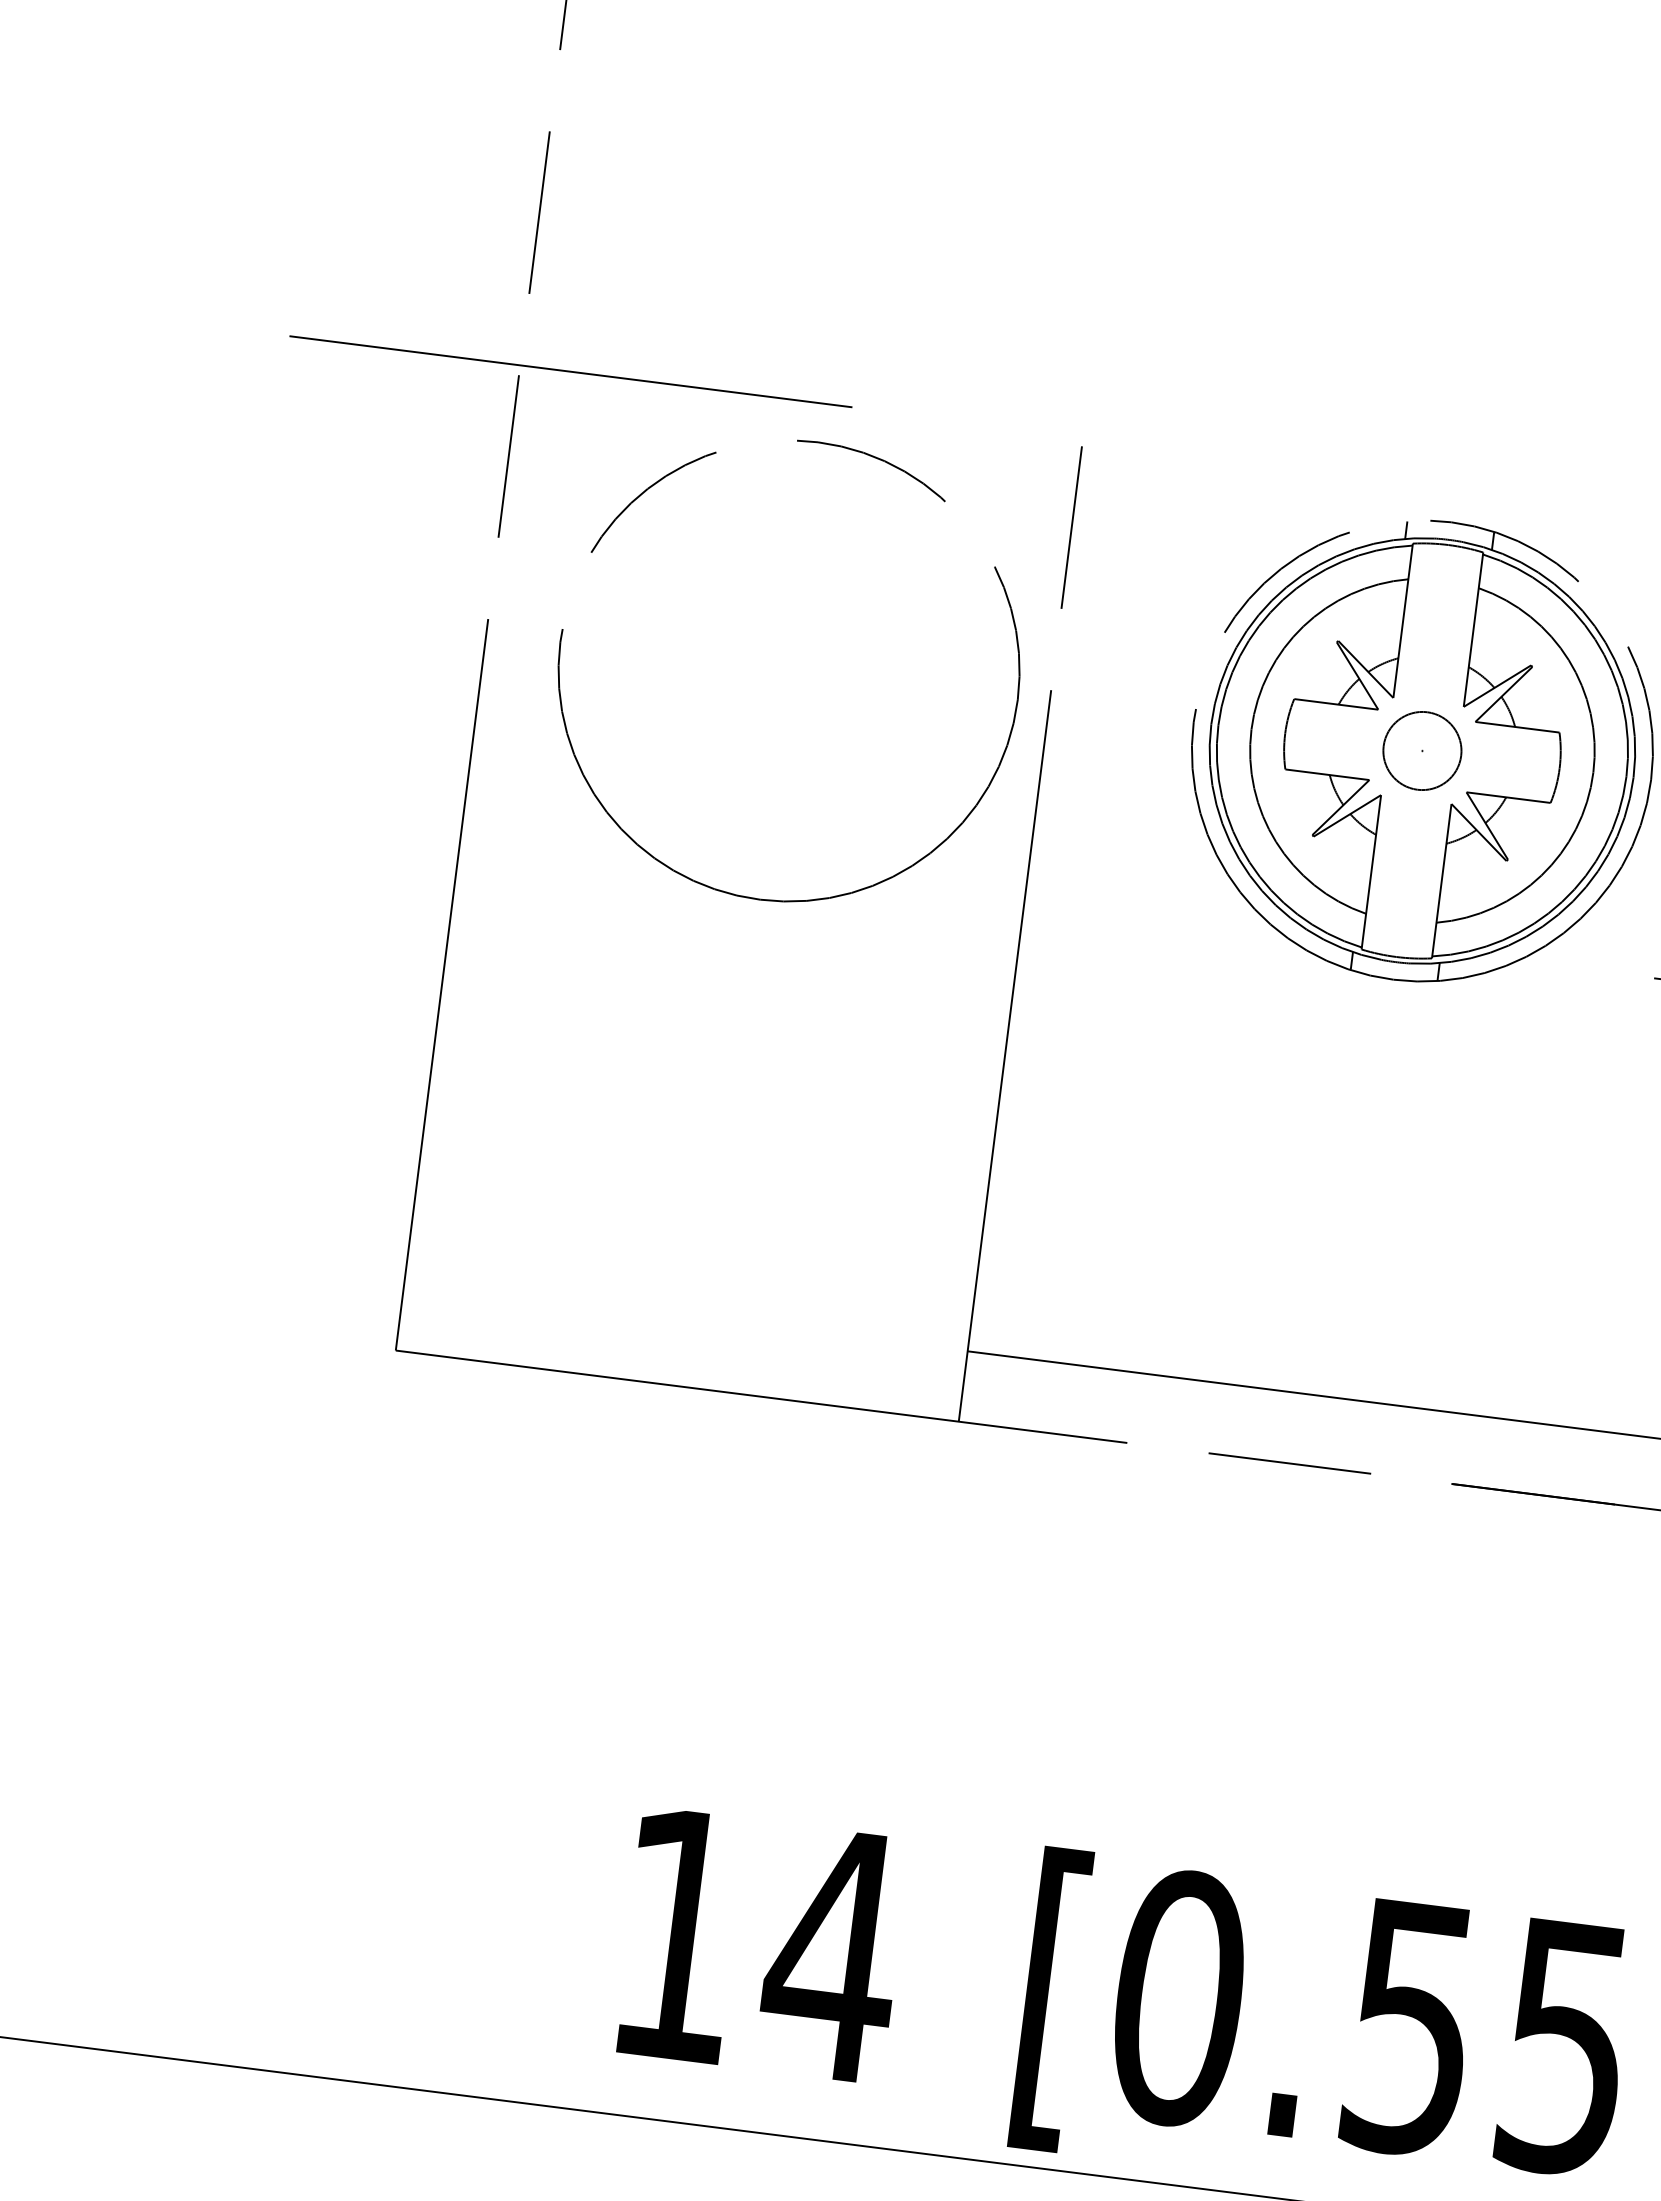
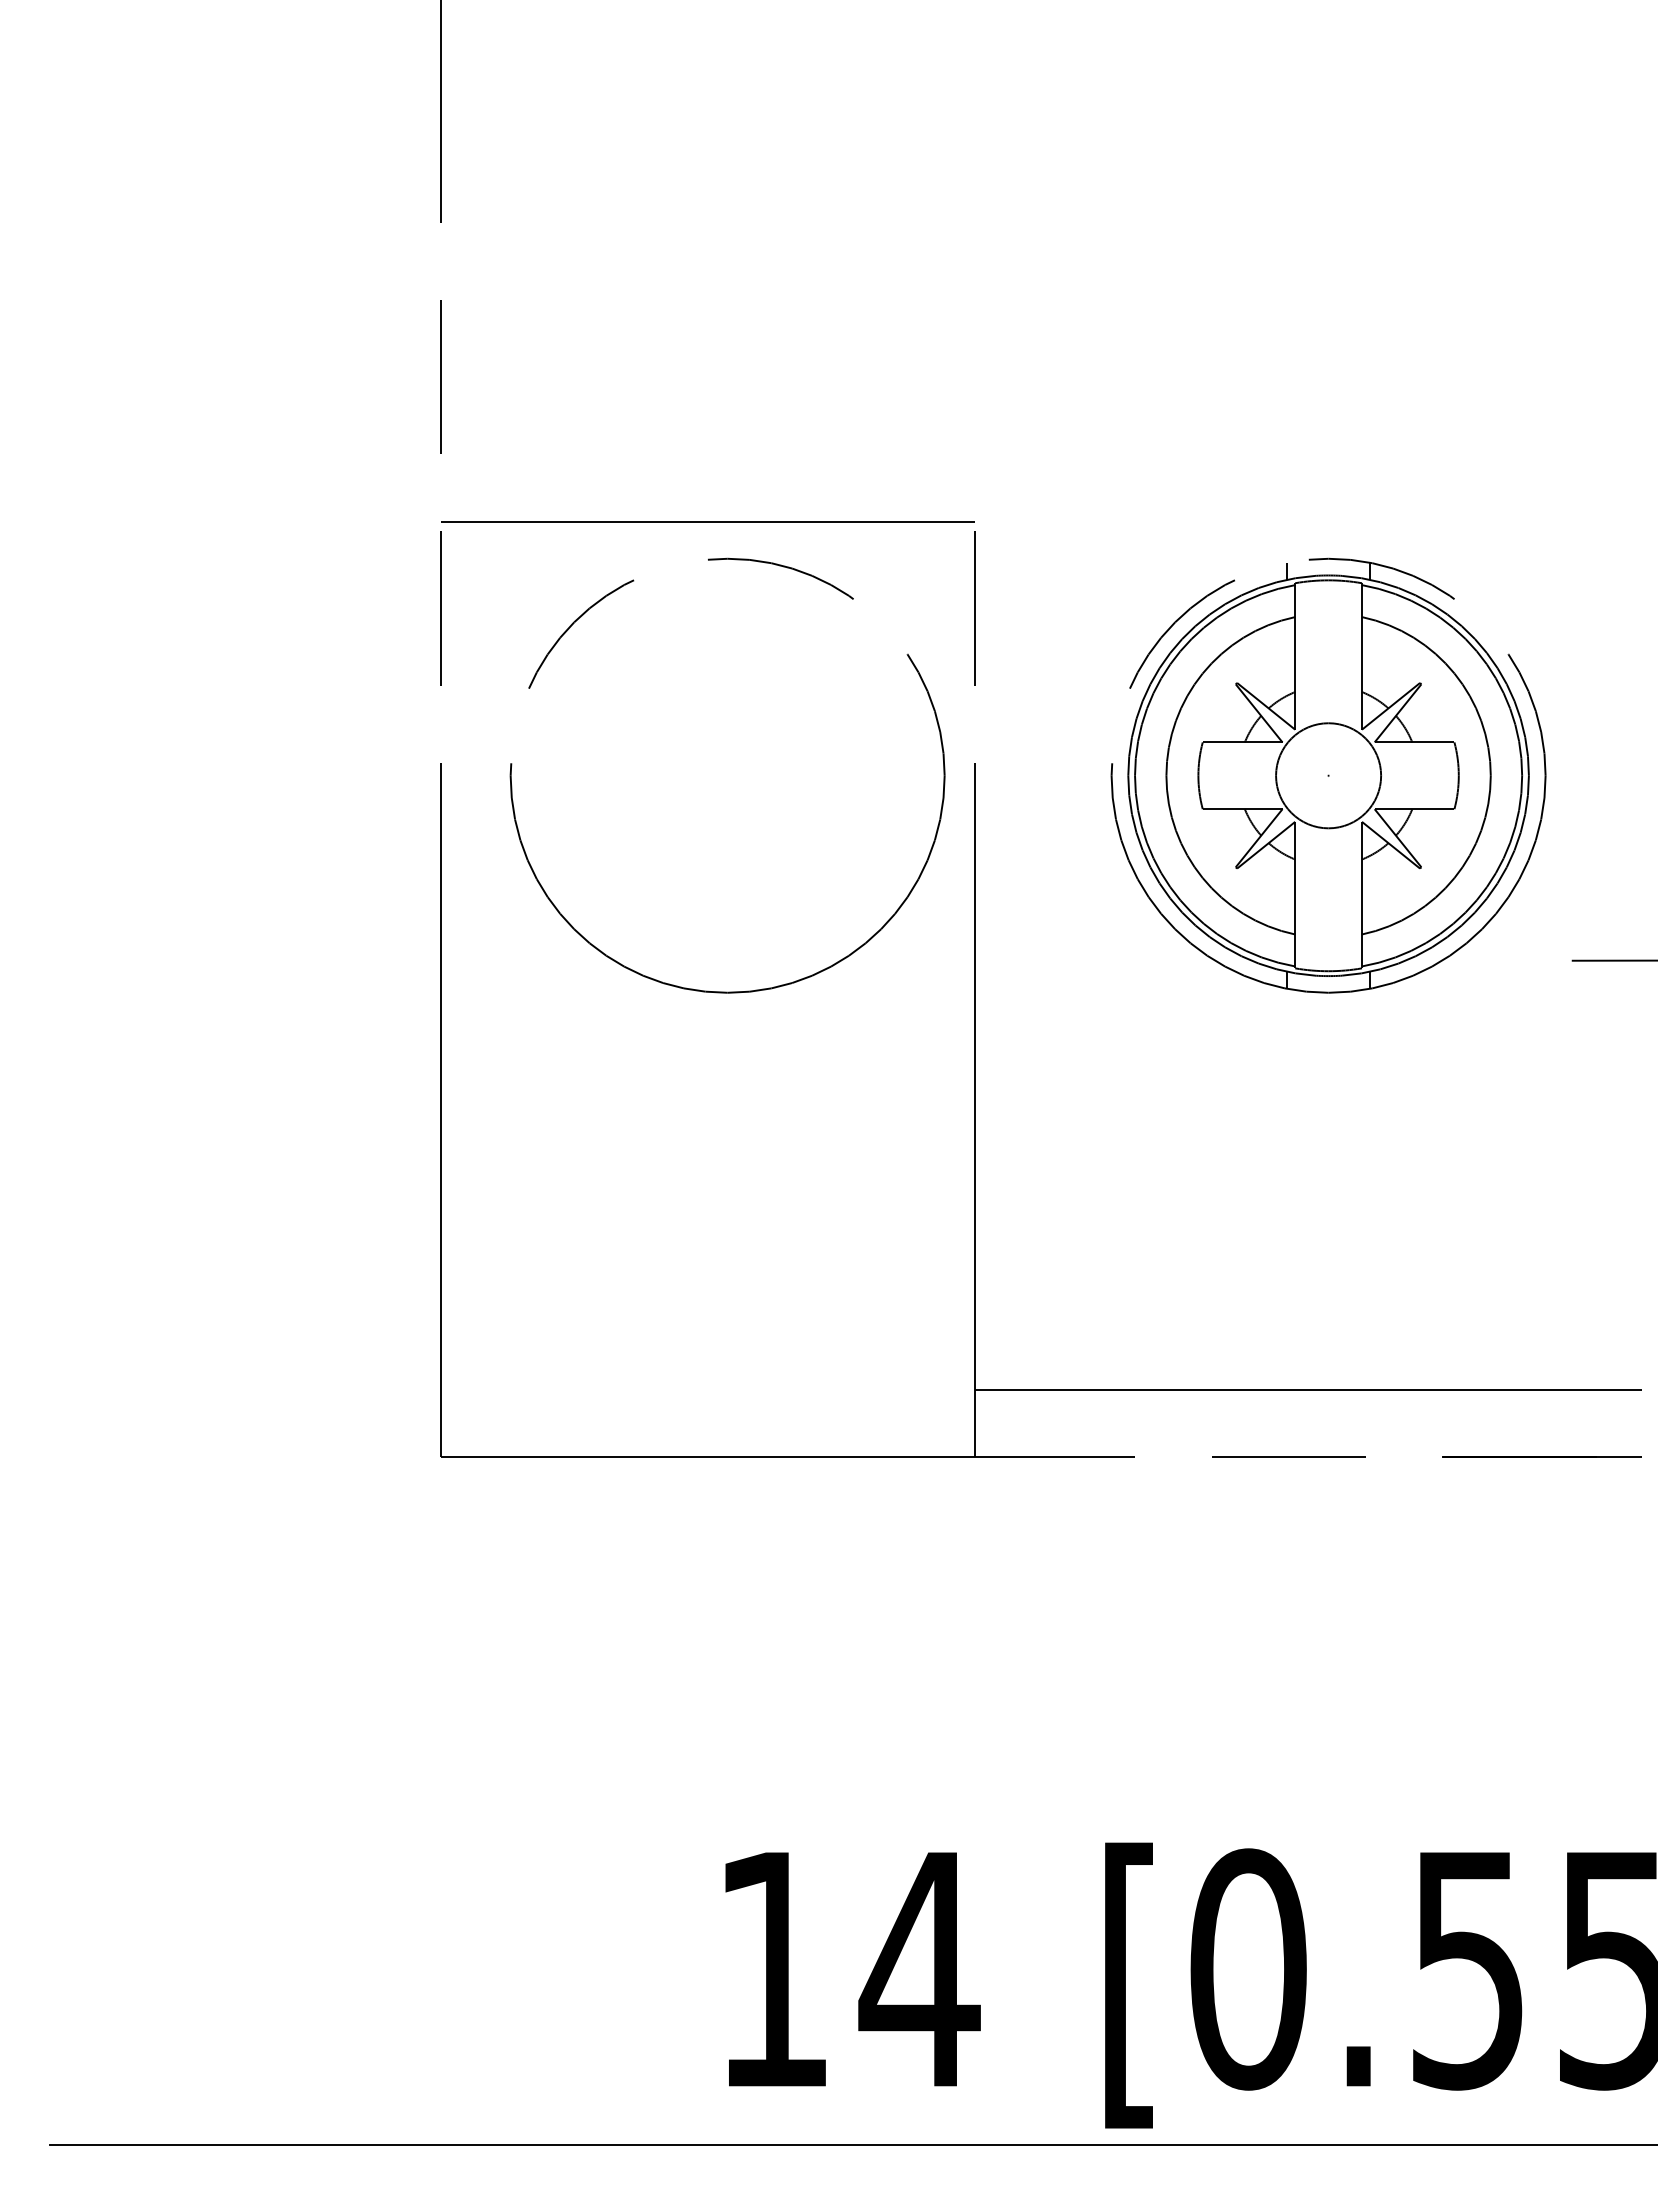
line: (570, 371) -> (707, 521), moved
circle: (1422, 750) -> (1328, 775), size x1.43

